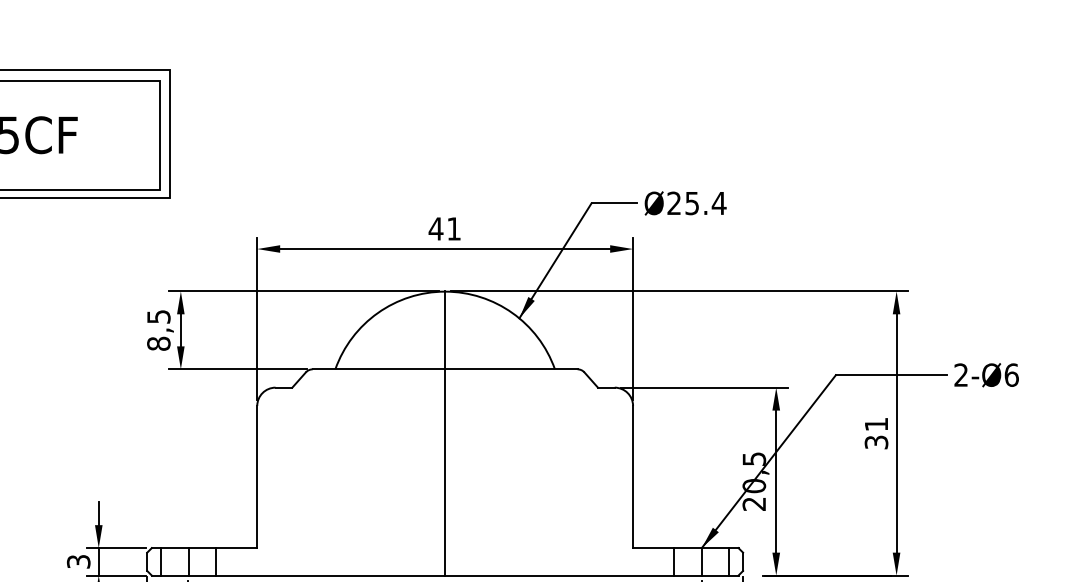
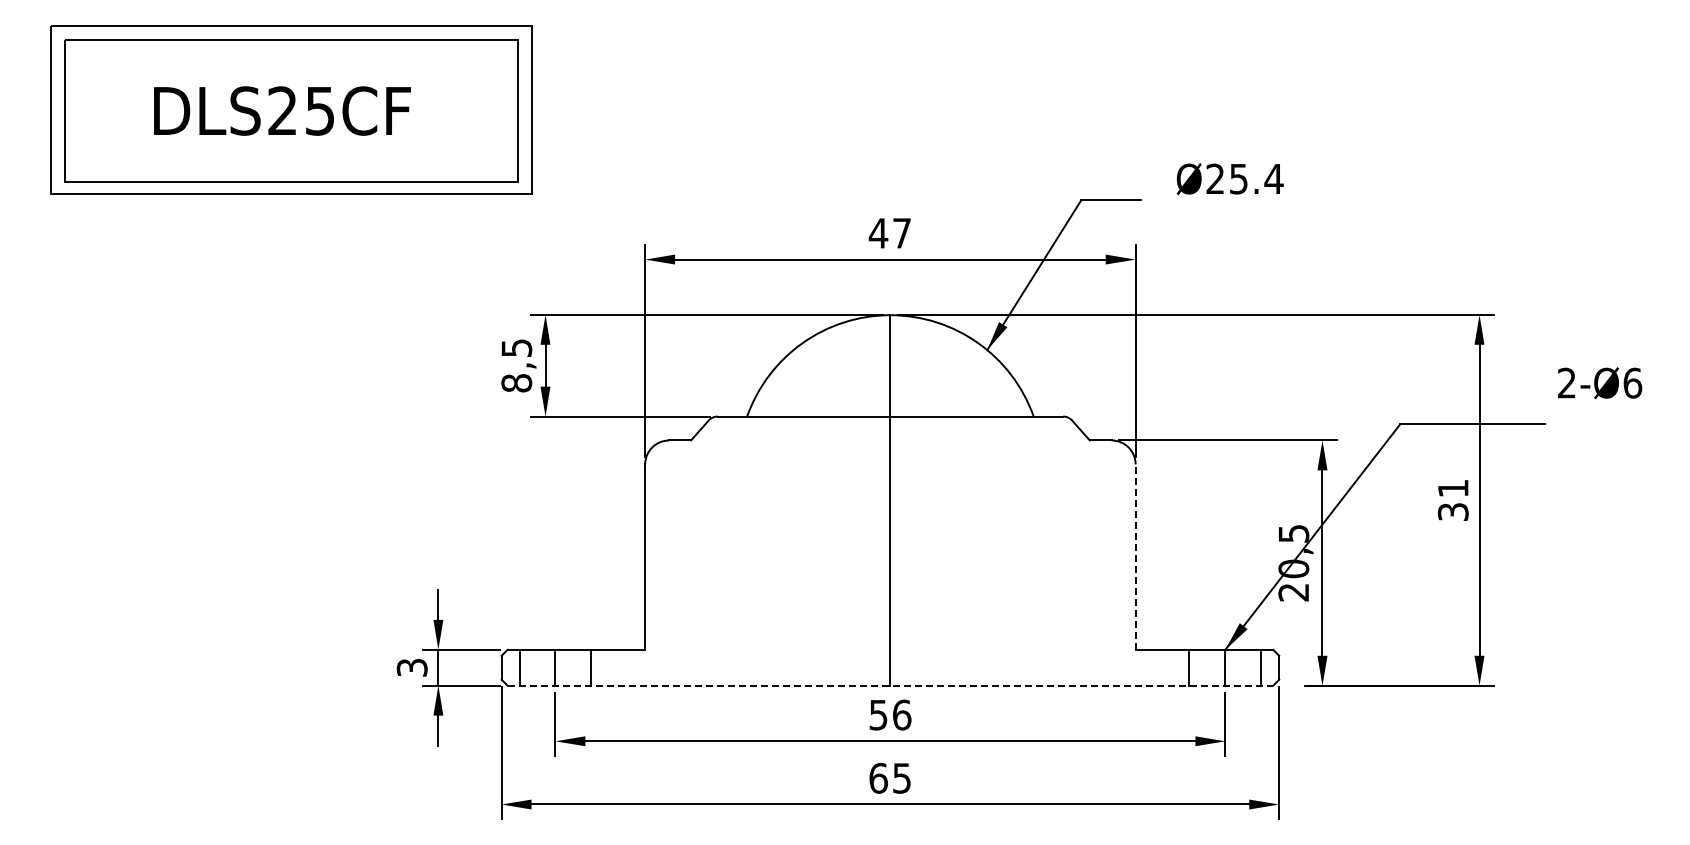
text: (685, 203) -> (1229, 179), moved
text: (453, 229) -> (901, 233), 41 -> 47
text: (987, 375) -> (1600, 383), moved
line: (632, 477) -> (1135, 557), solid -> dashed
line: (445, 575) -> (890, 685), solid -> dashed

